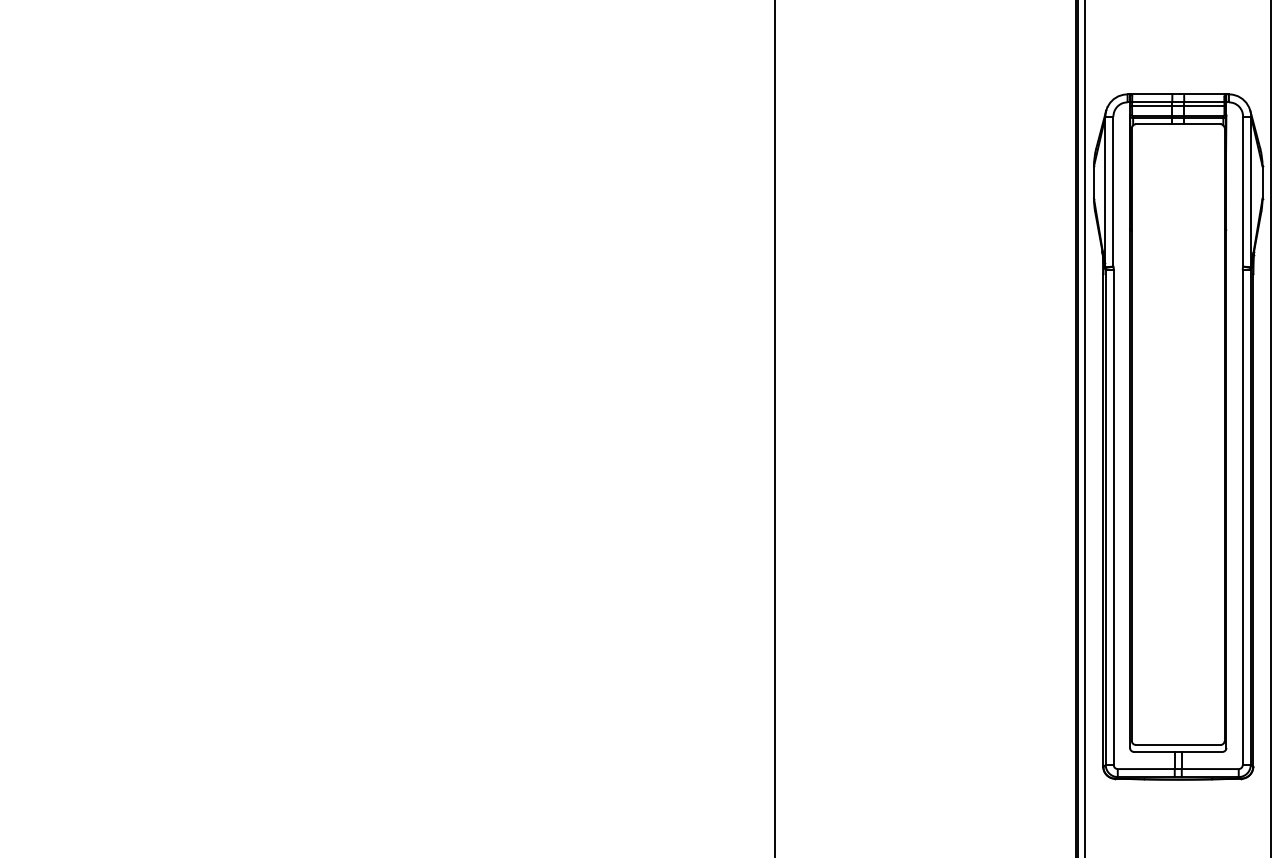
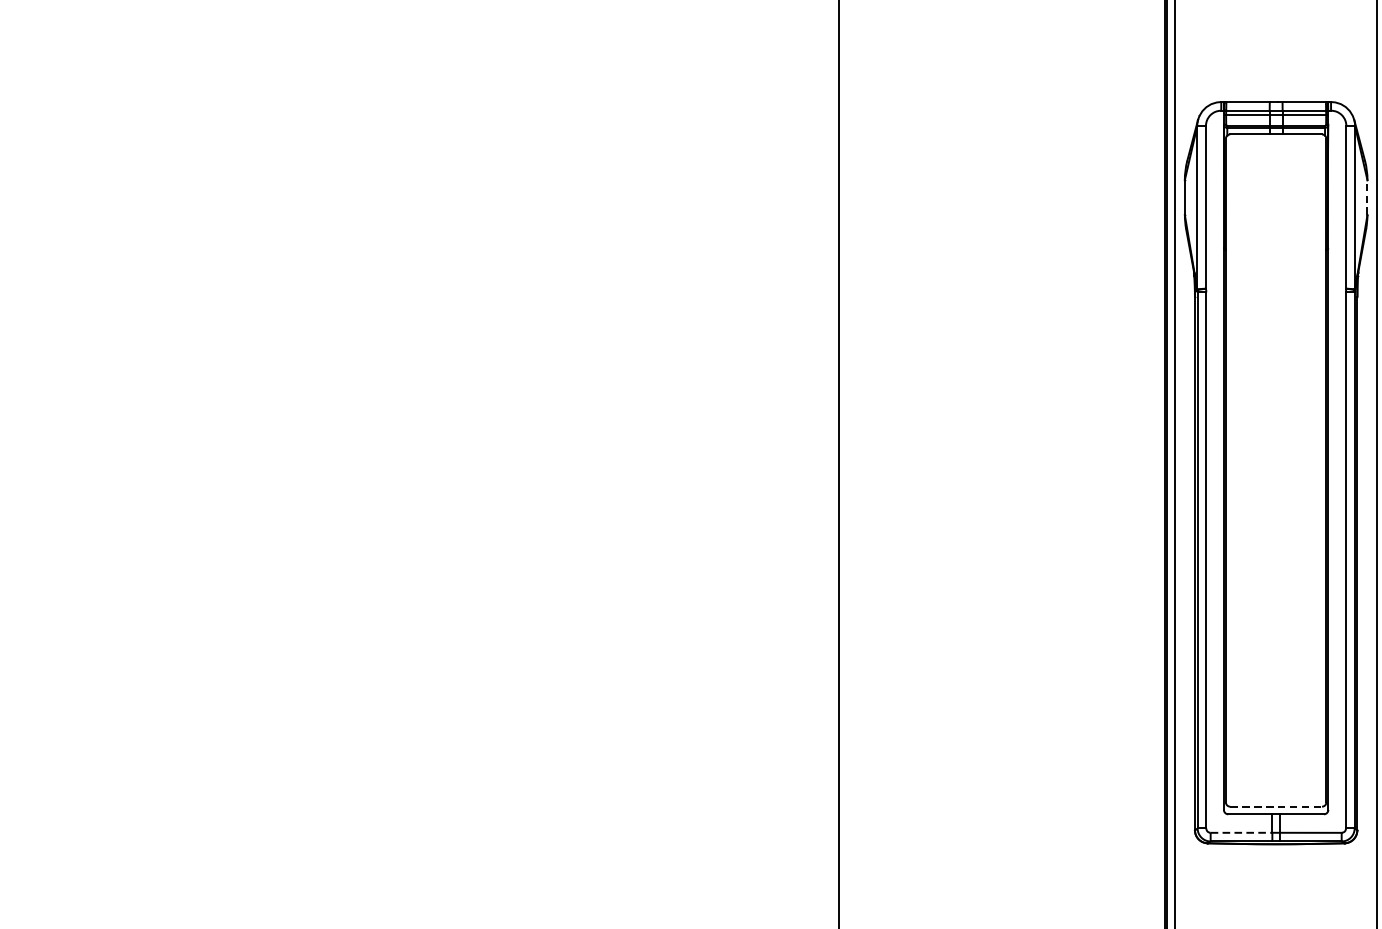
line: (1262, 182) -> (1367, 197), solid -> dashed
line: (1178, 744) -> (1276, 806), solid -> dashed
line: (1146, 769) -> (1241, 833), solid -> dashed

